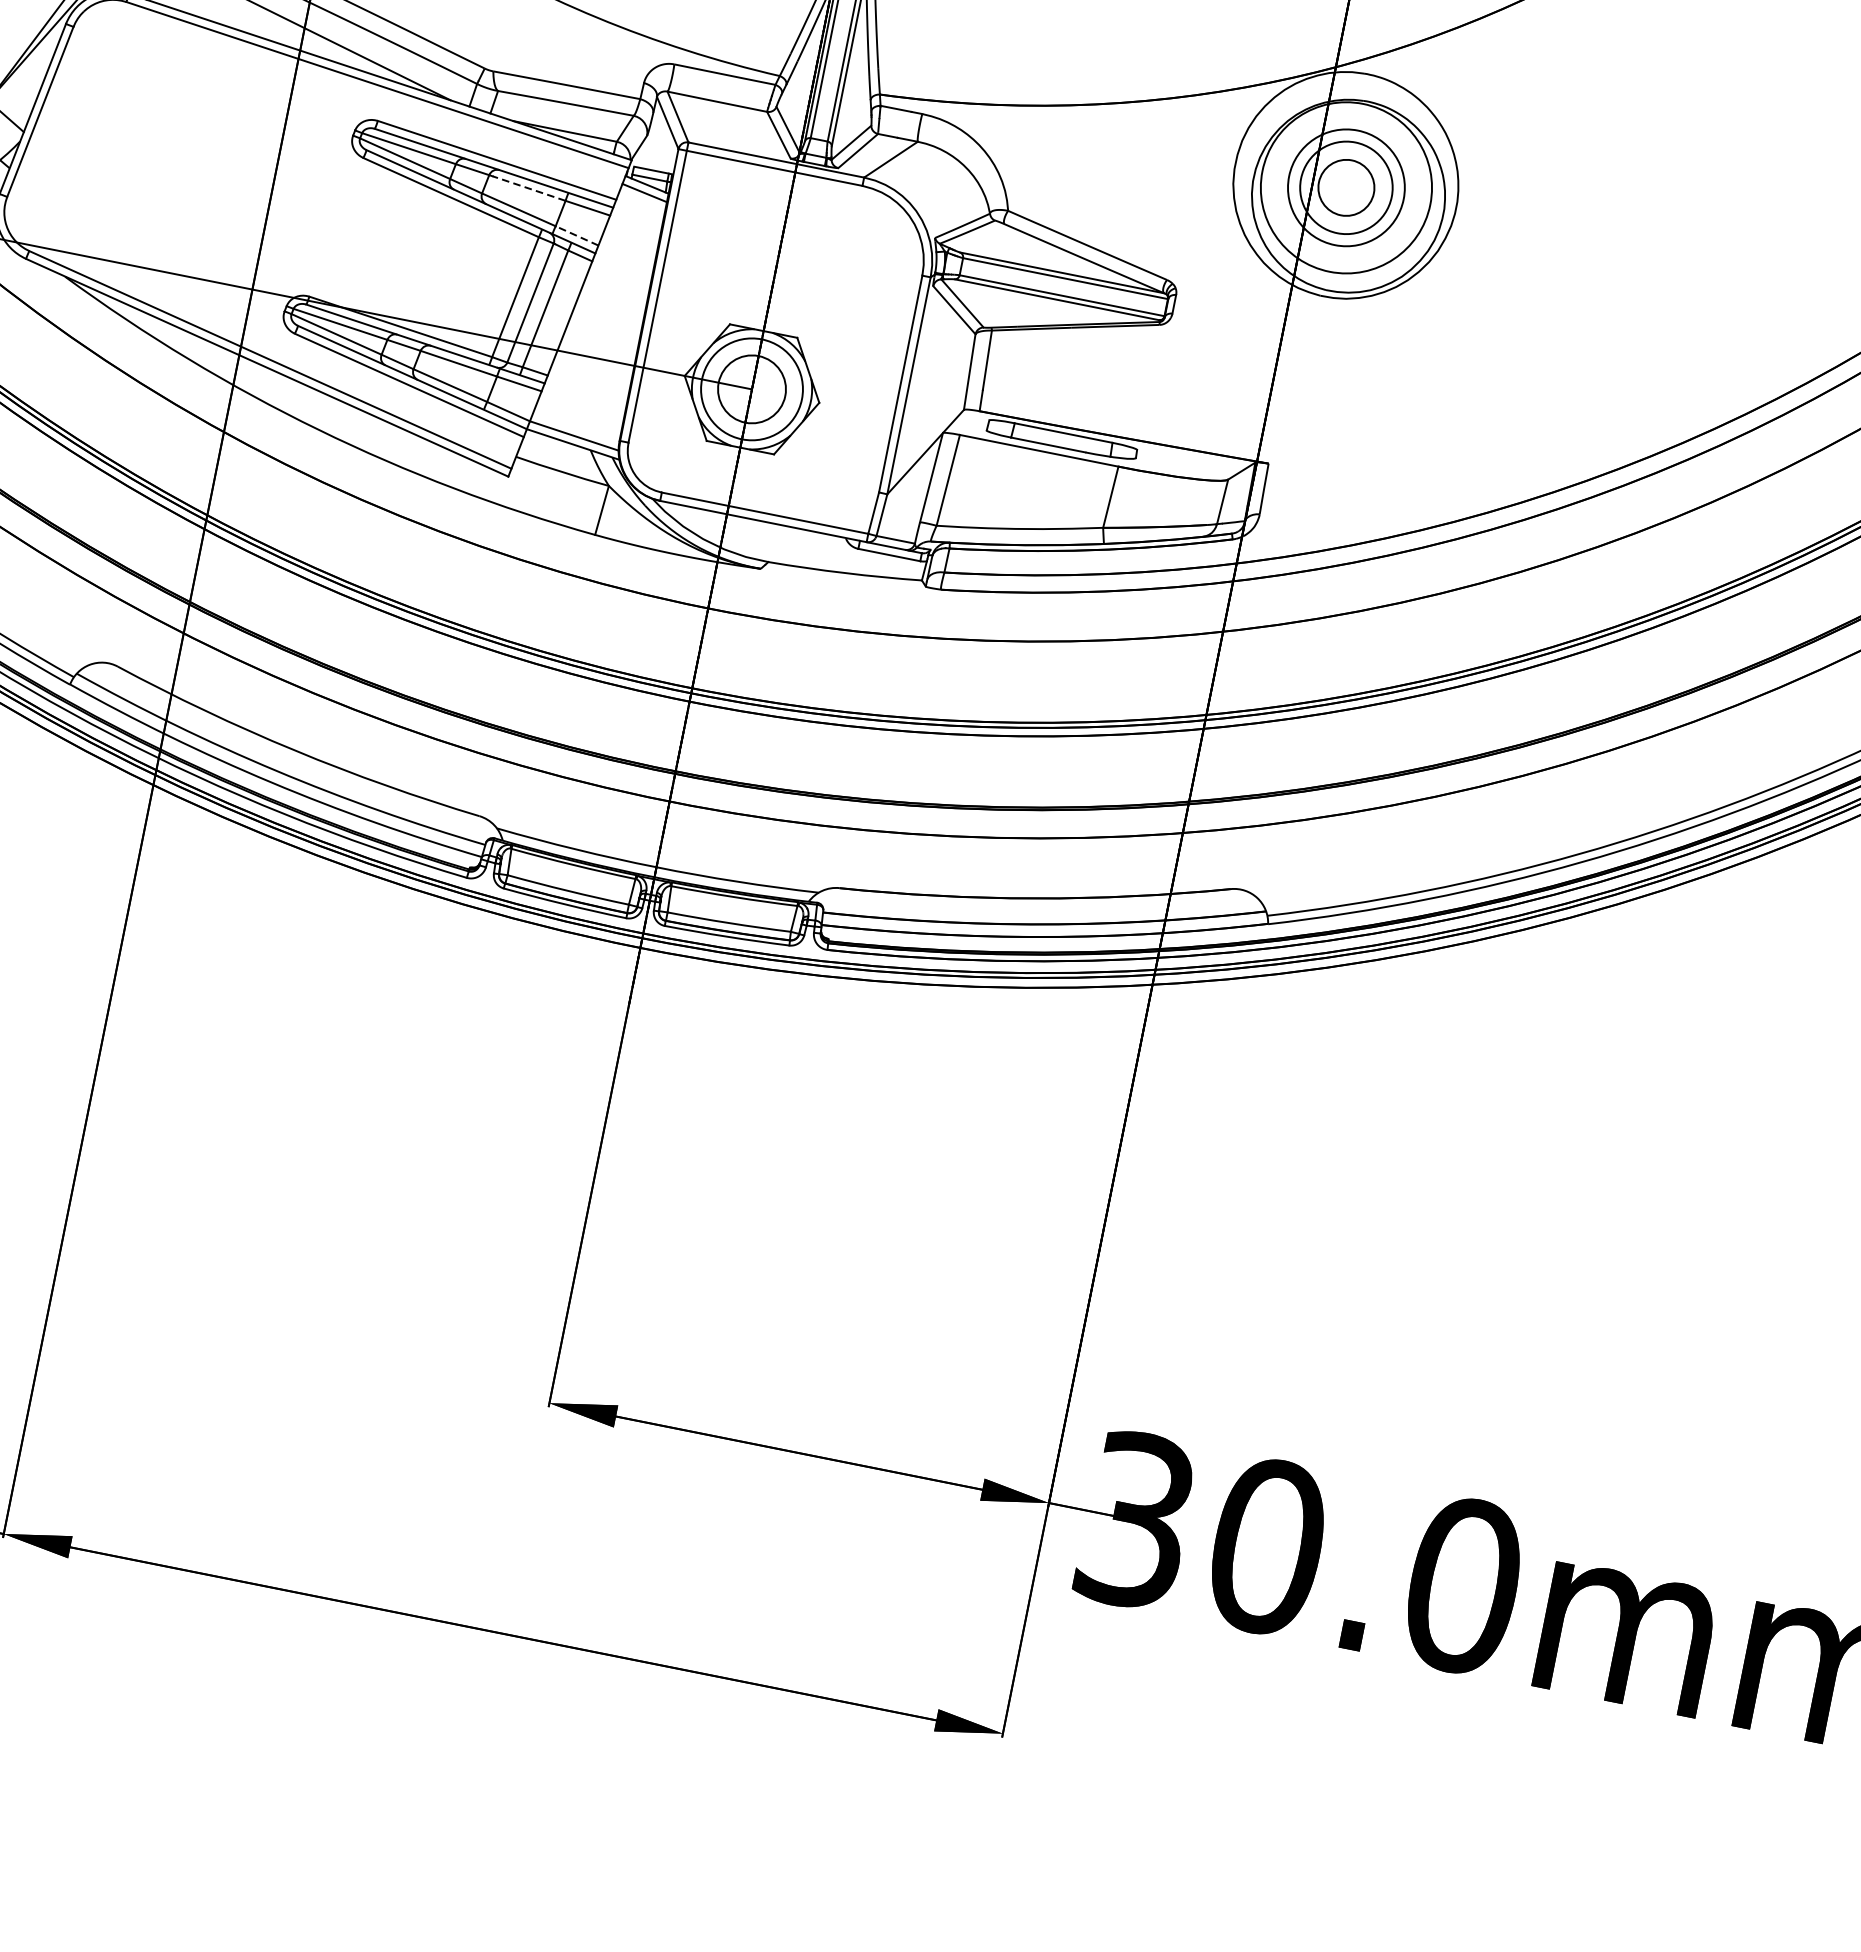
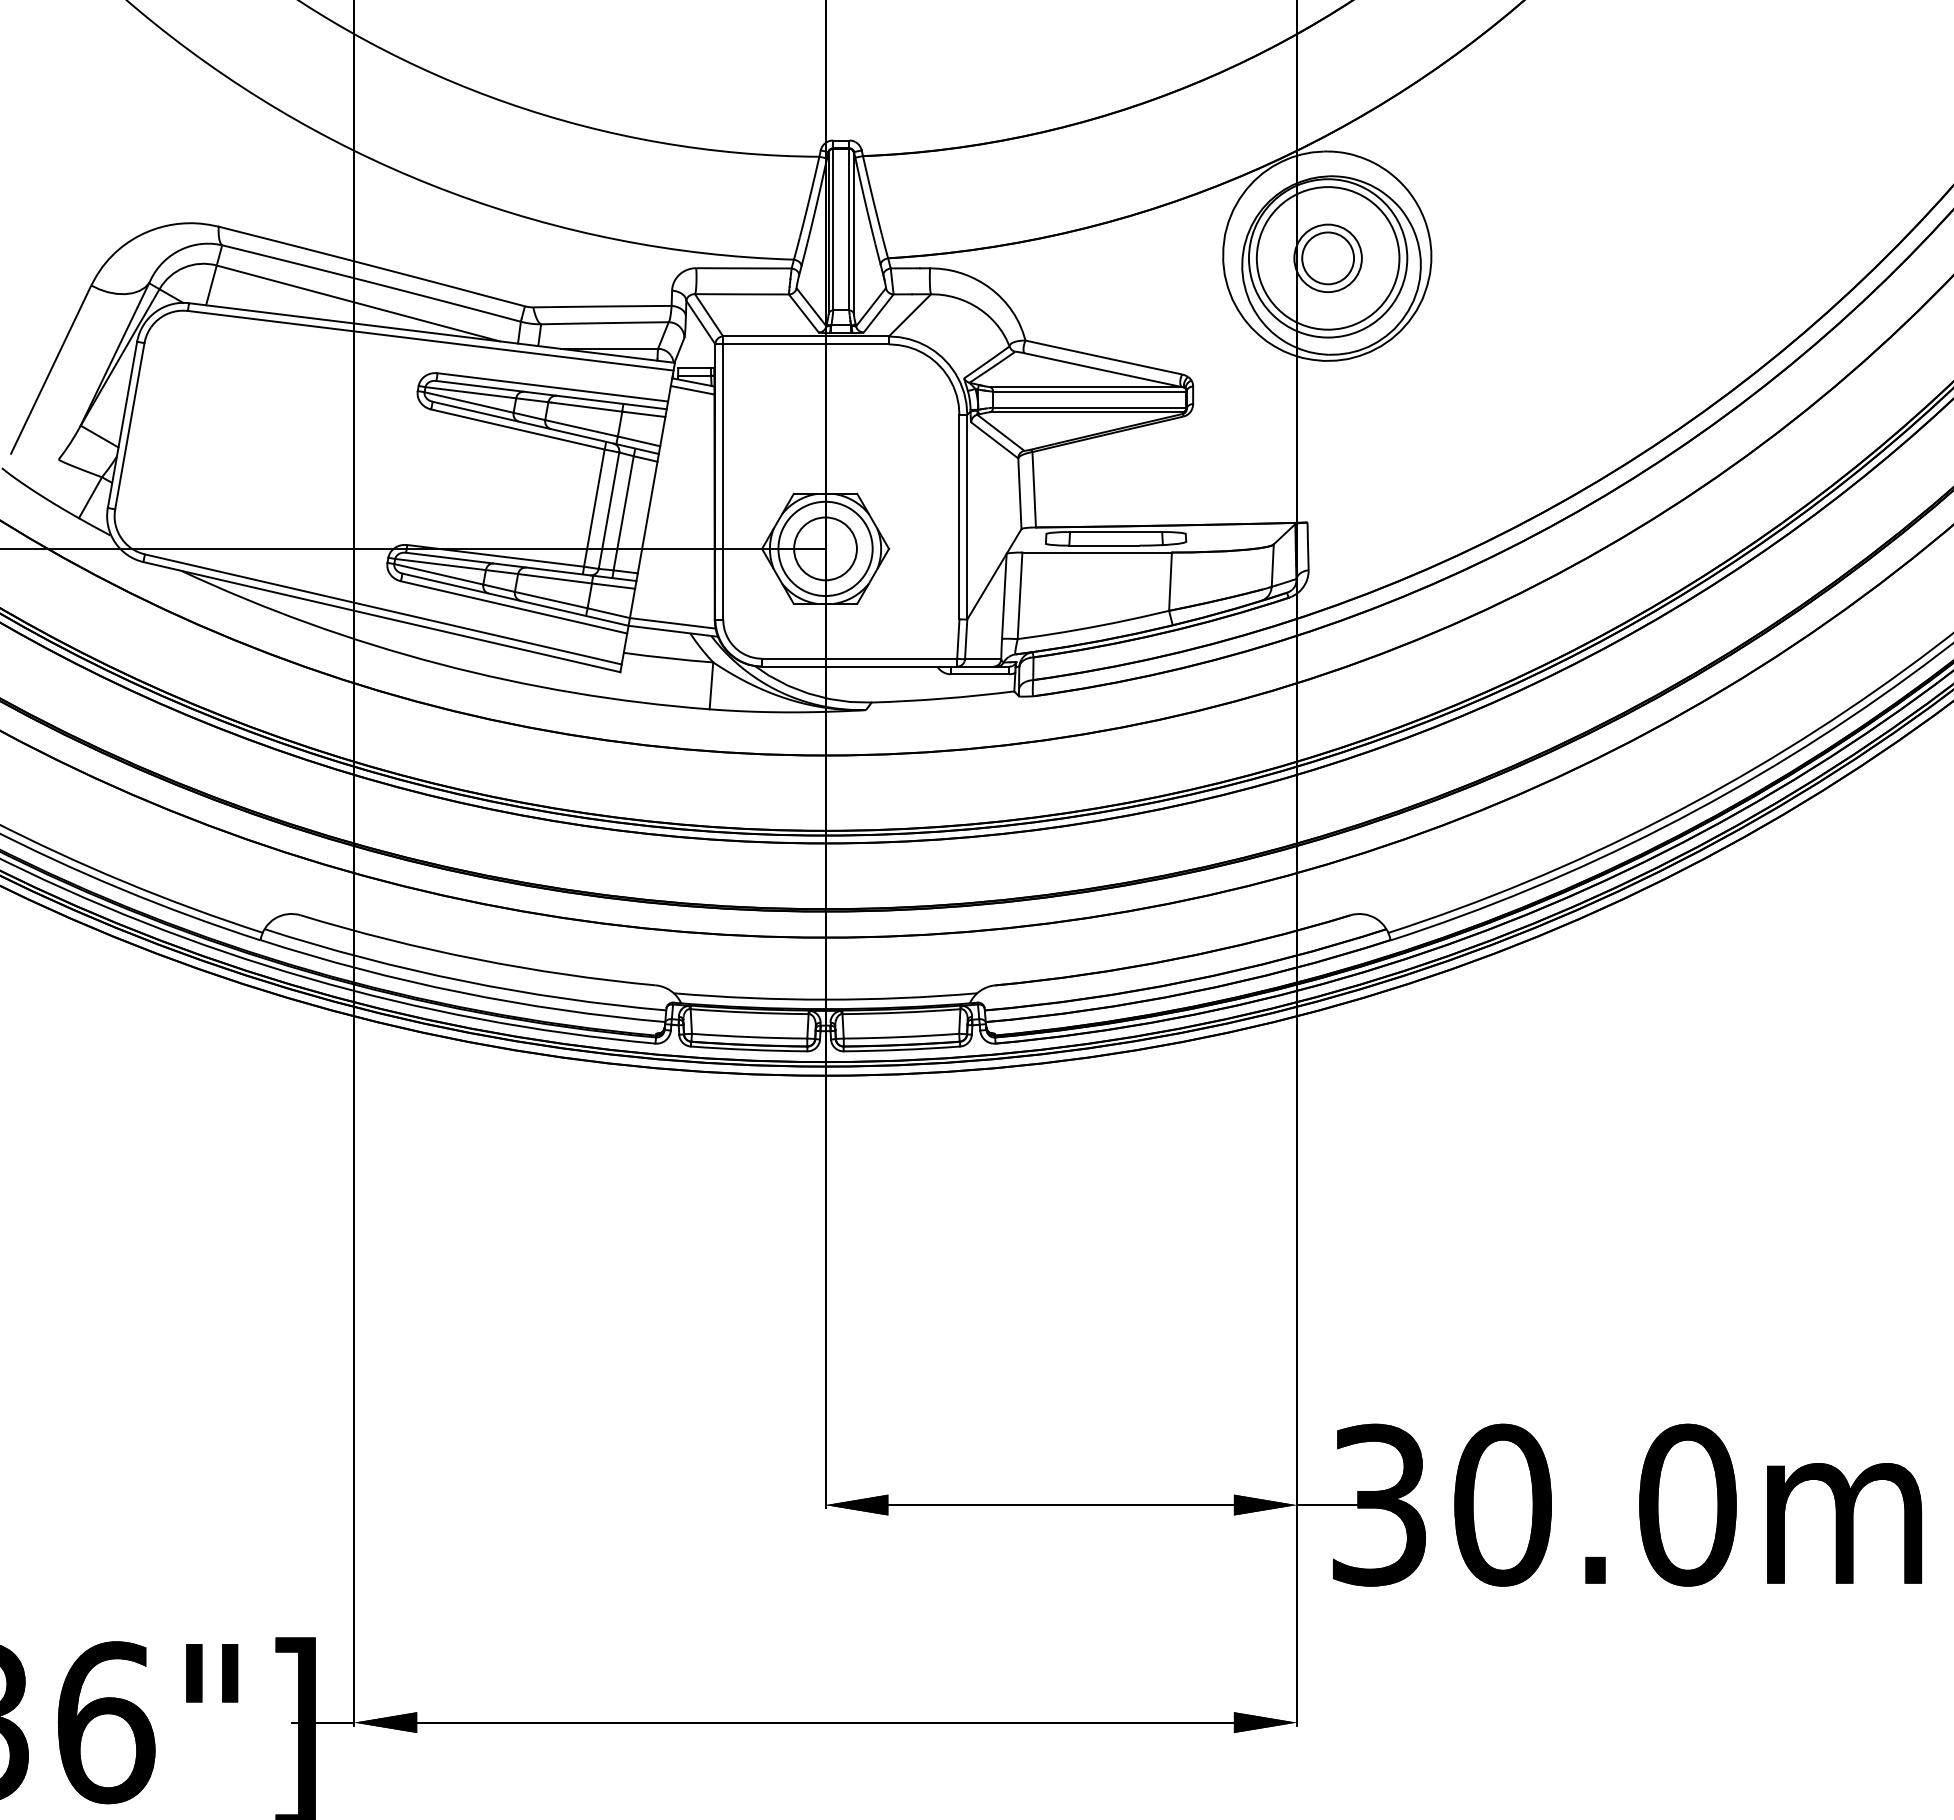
circle: (1345, 187) -> (1327, 258), size x0.62
circle: (1345, 187) -> (1327, 258), size x1.67
line: (529, 189) -> (587, 407), dashed -> solid
line: (577, 236) -> (639, 441), dashed -> solid

